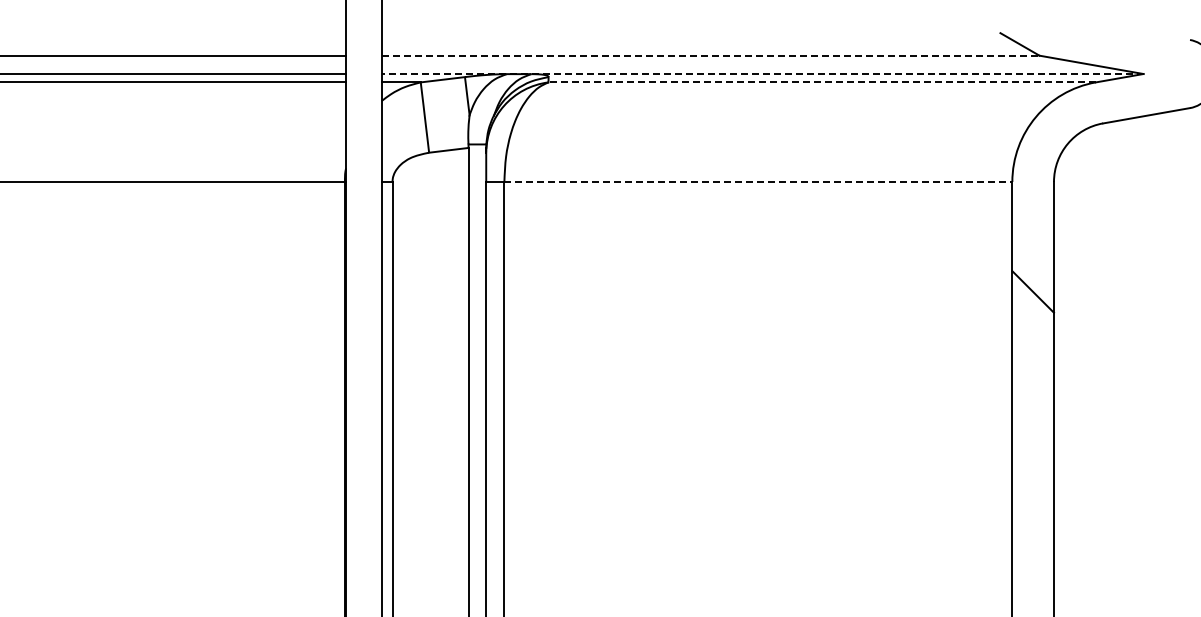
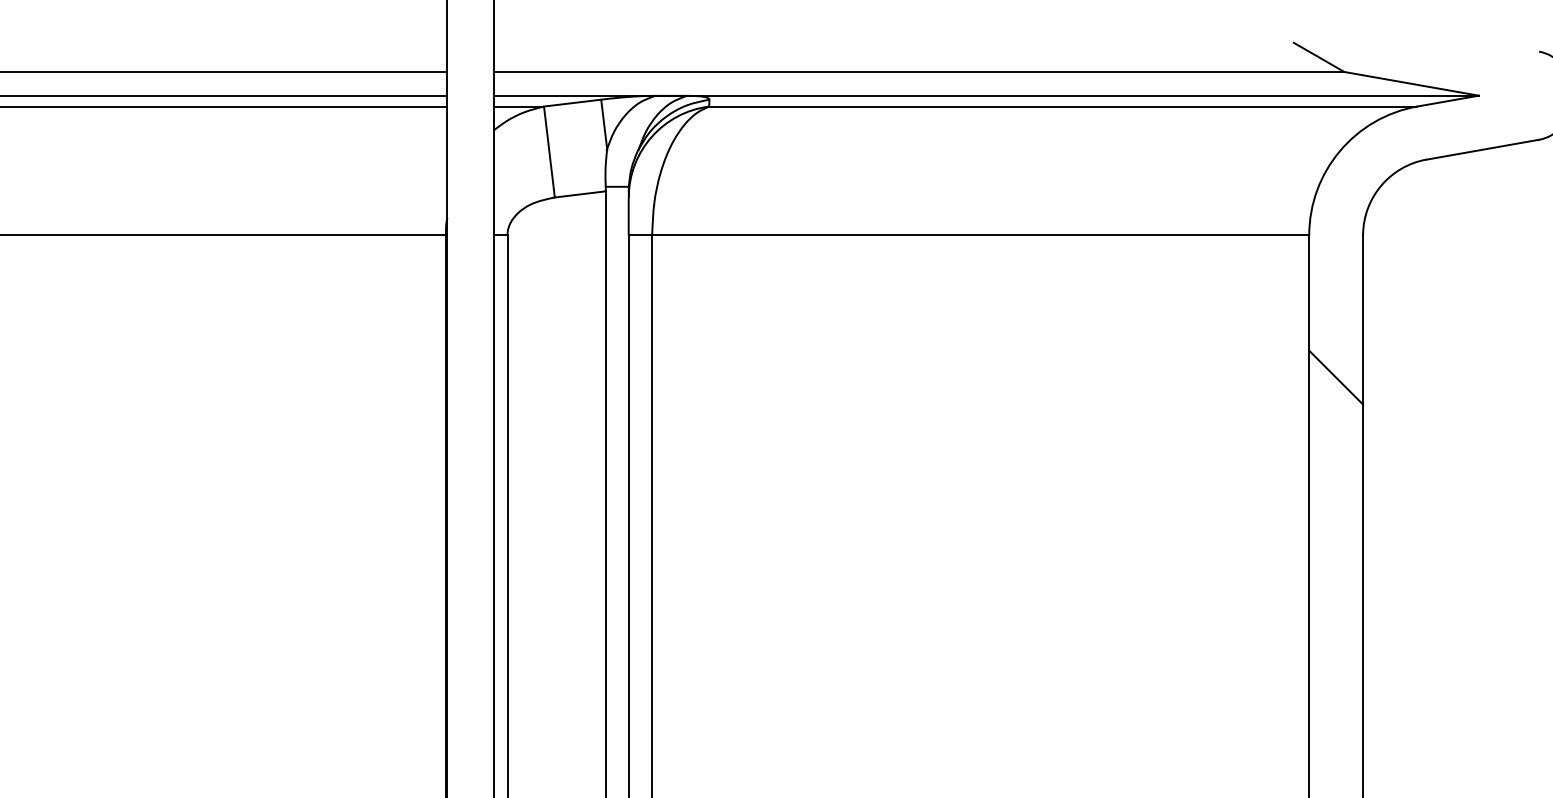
line: (710, 55) -> (918, 71), dashed -> solid
line: (762, 74) -> (986, 96), dashed -> solid
line: (822, 82) -> (1063, 106), dashed -> solid
line: (758, 181) -> (980, 234), dashed -> solid

